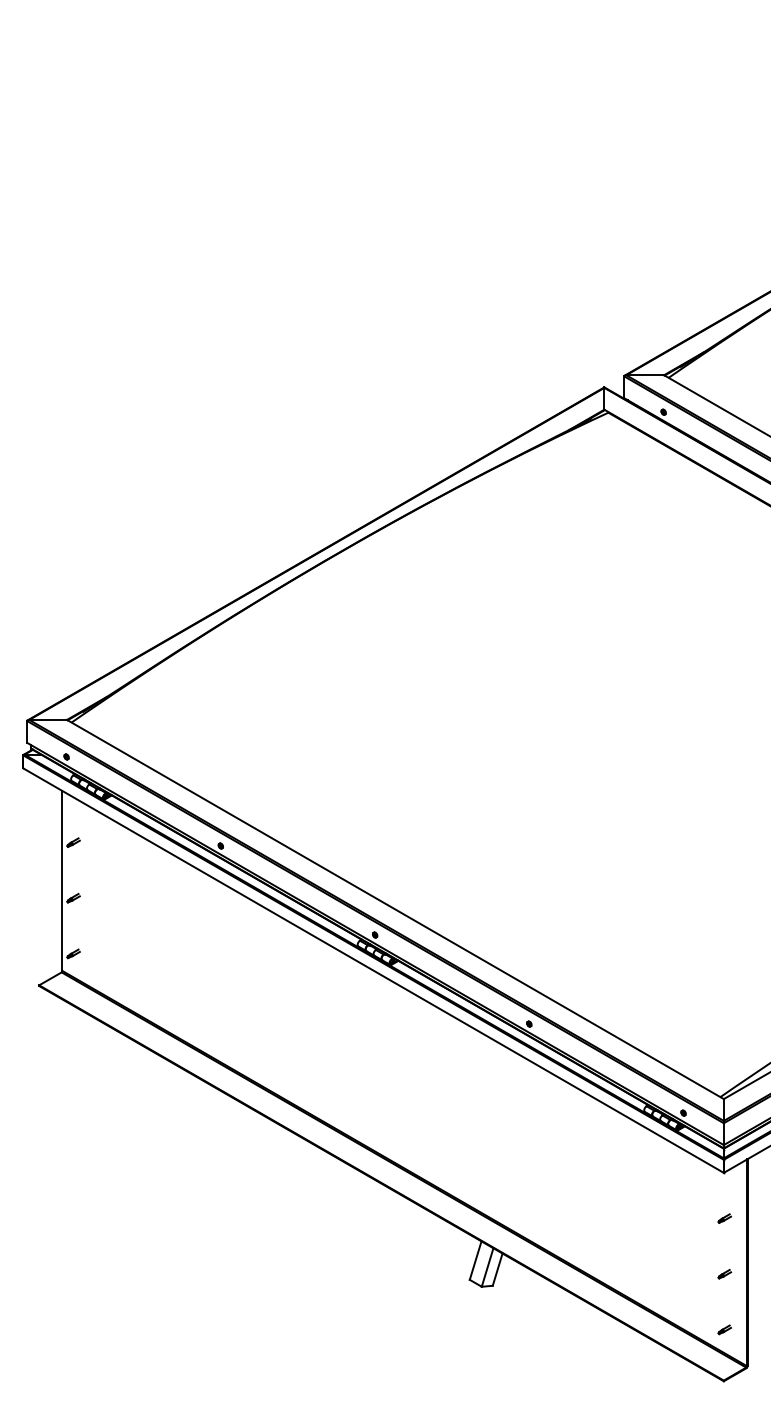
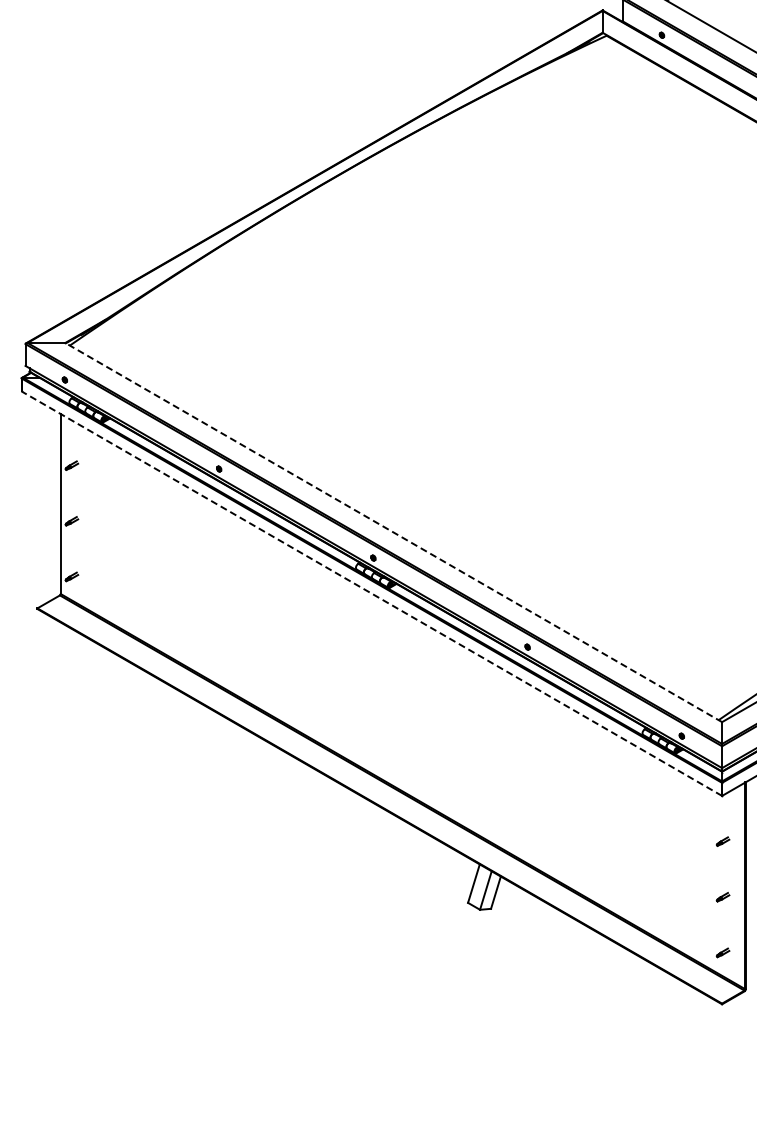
line: (395, 909) -> (393, 532), solid -> dashed
line: (373, 970) -> (371, 593), solid -> dashed

